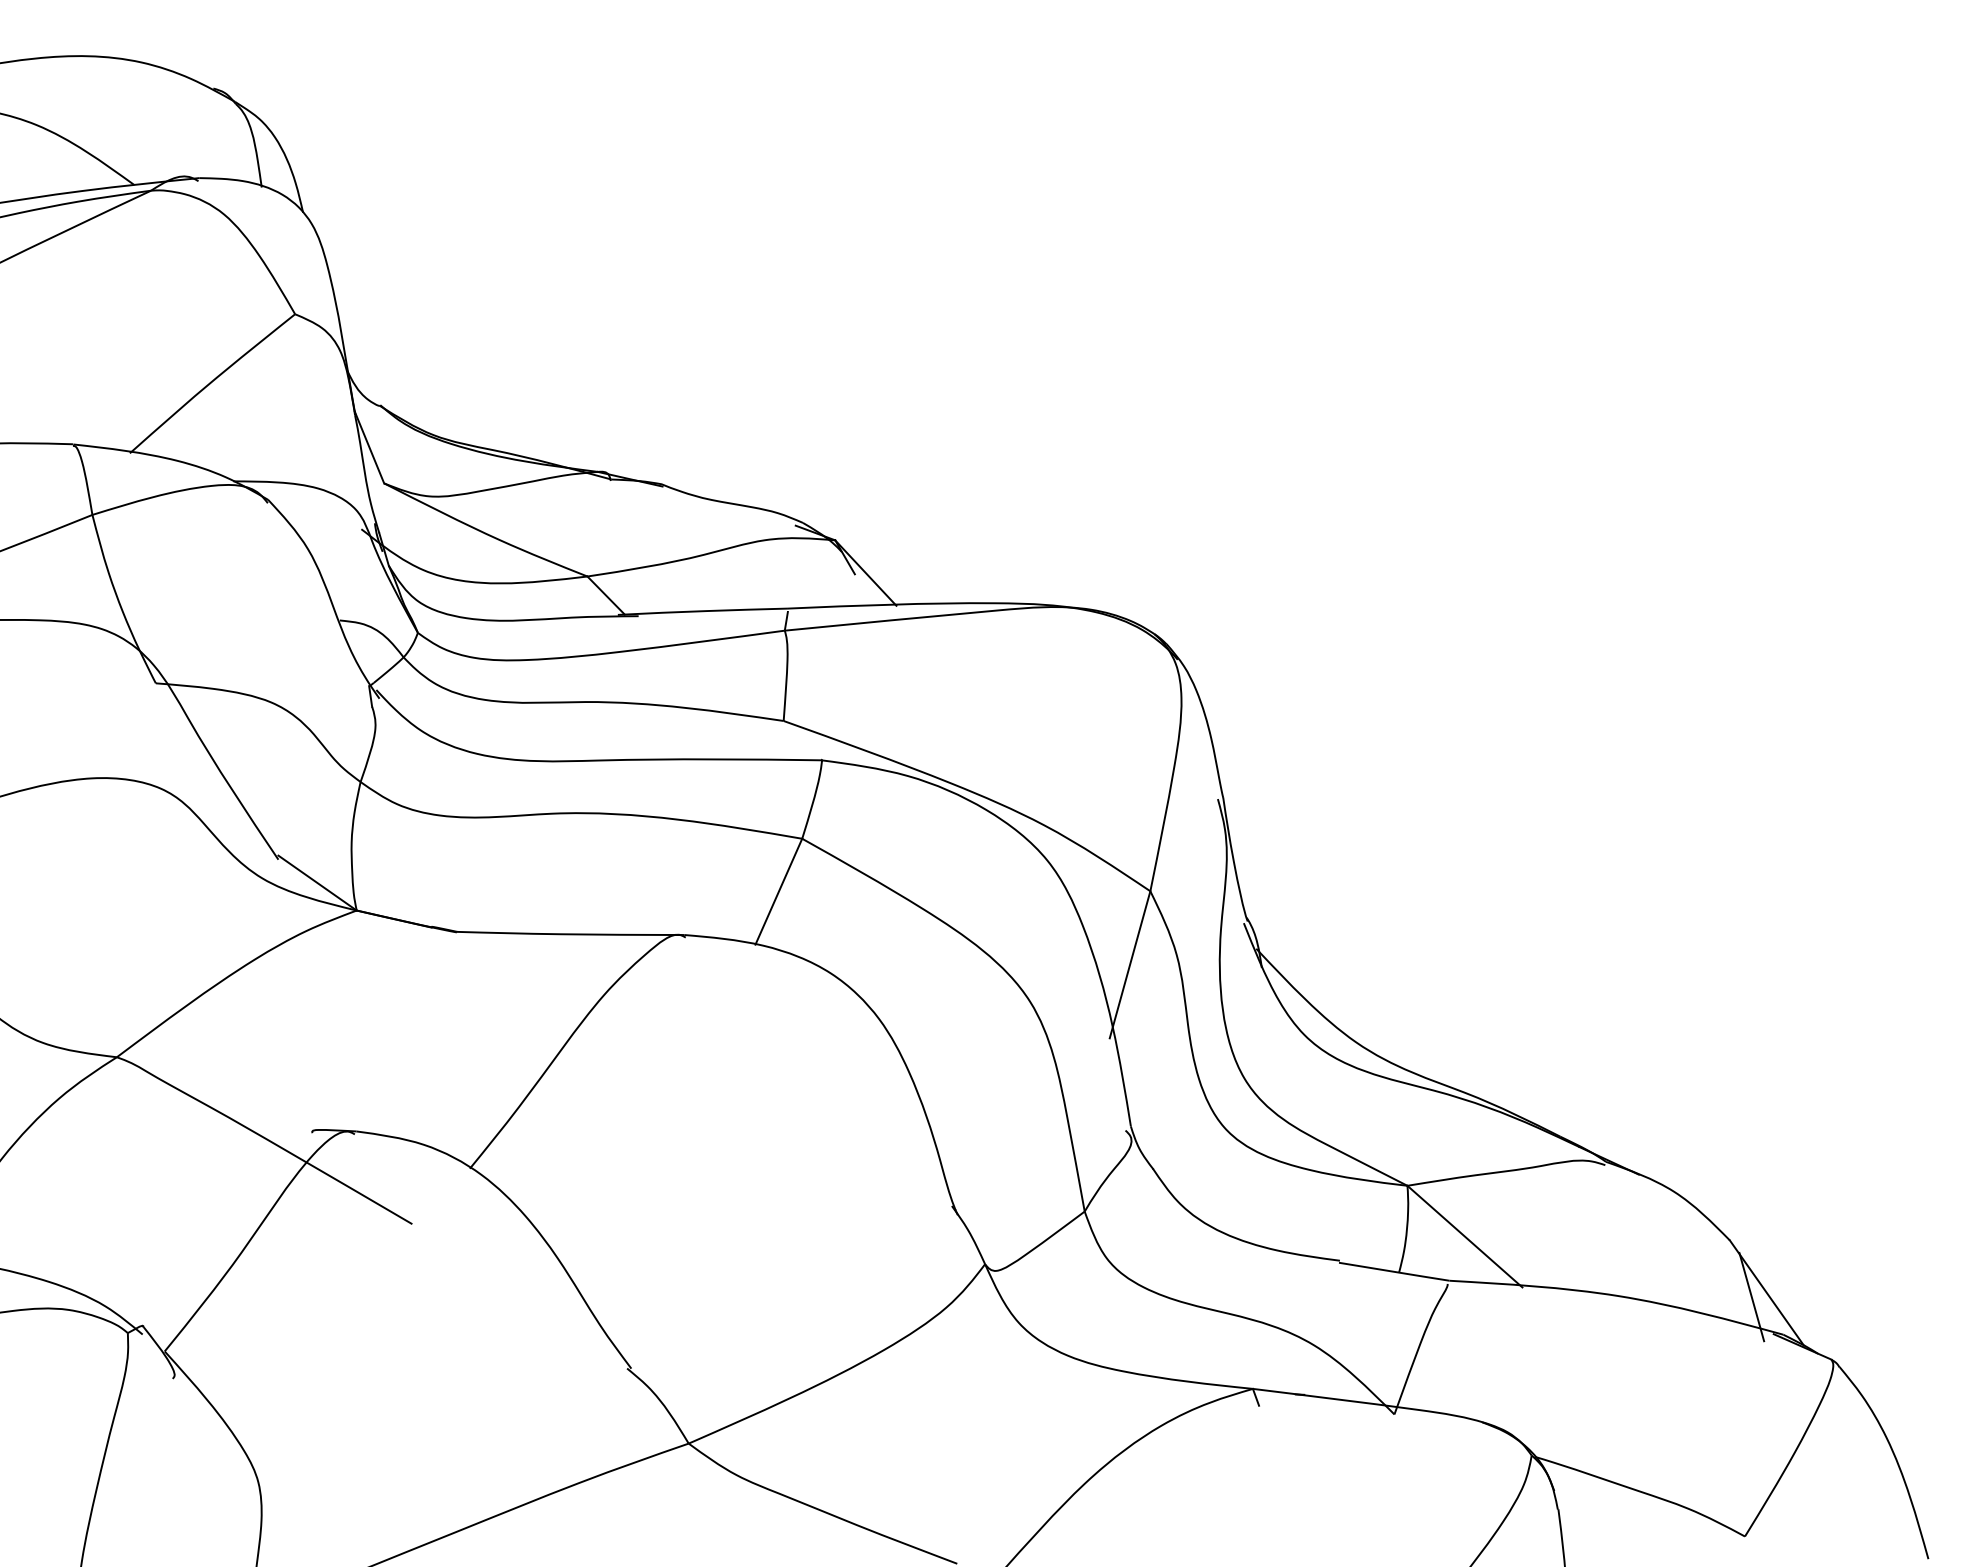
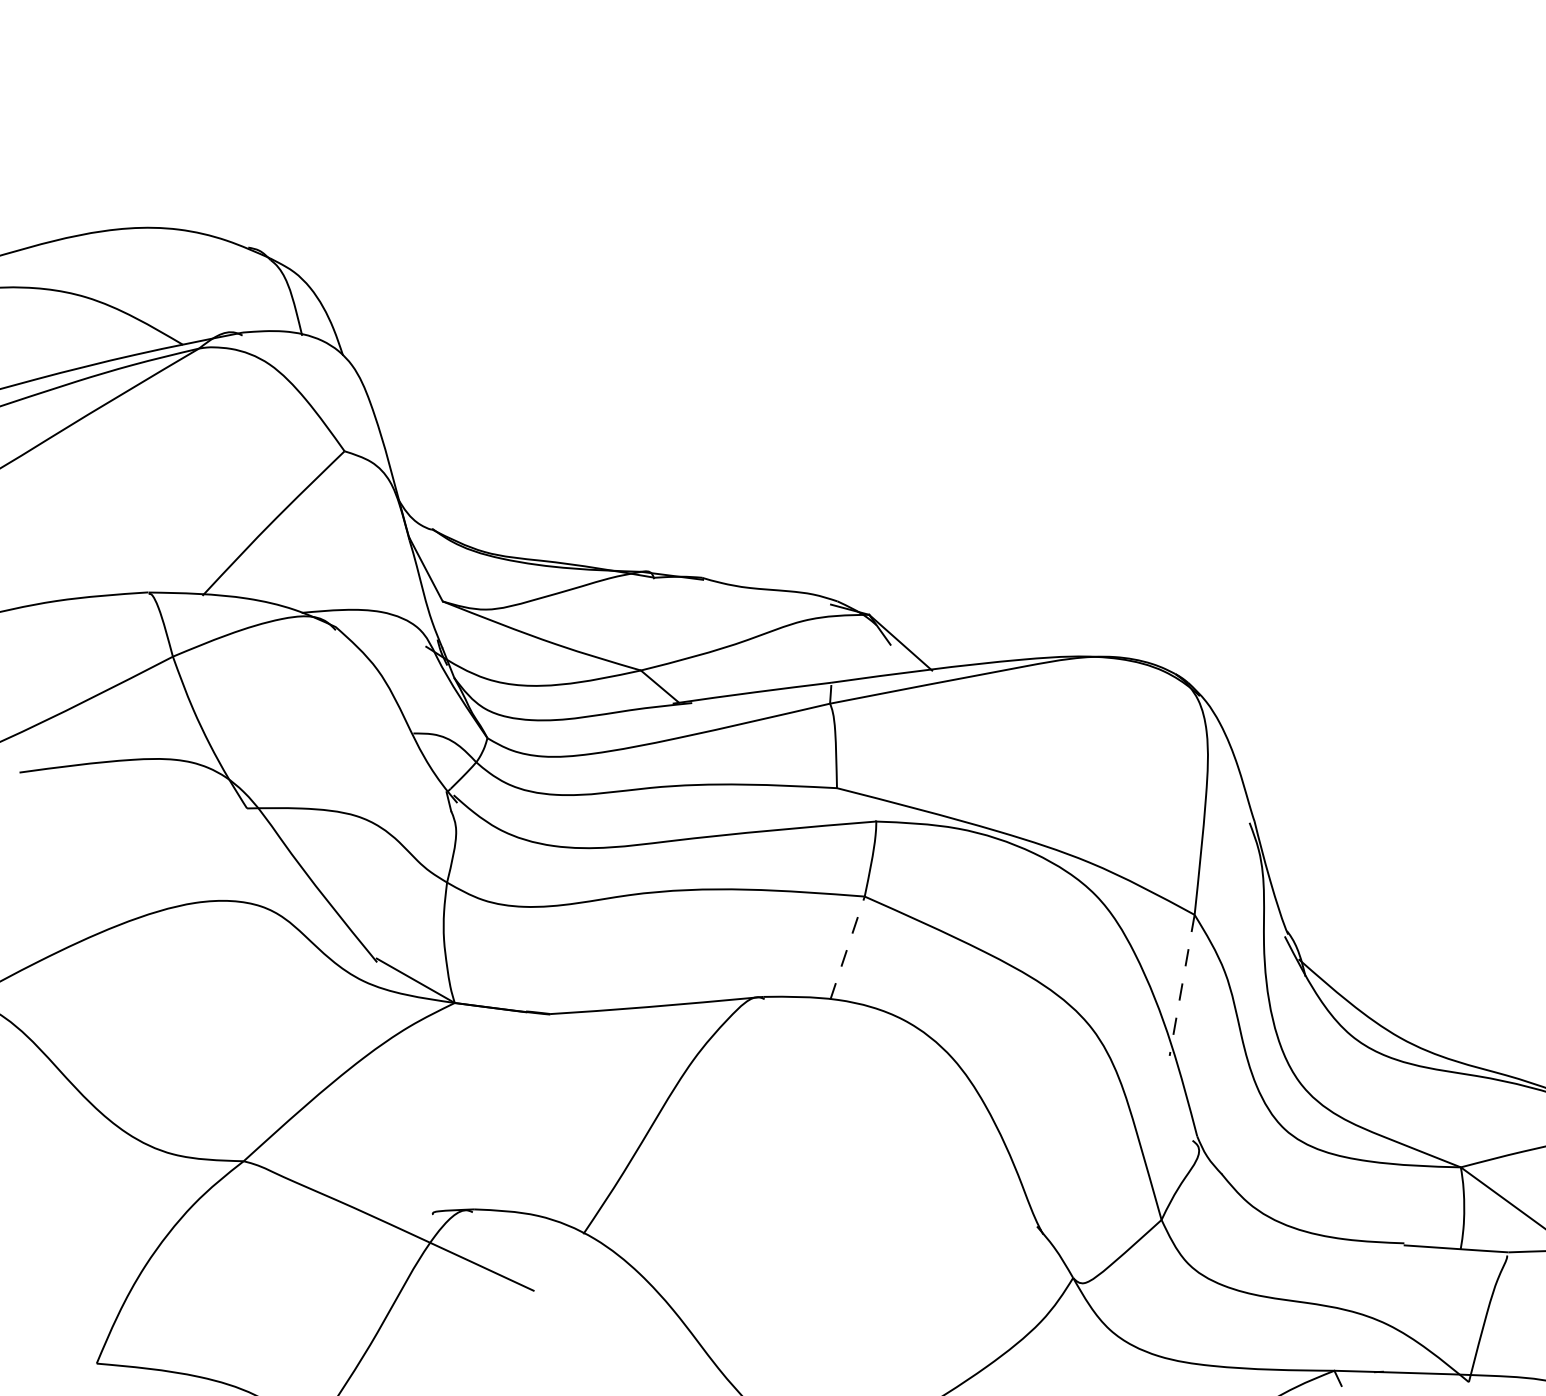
line: (778, 891) -> (847, 947), solid -> dashed
line: (1129, 965) -> (1181, 986), solid -> dashed

